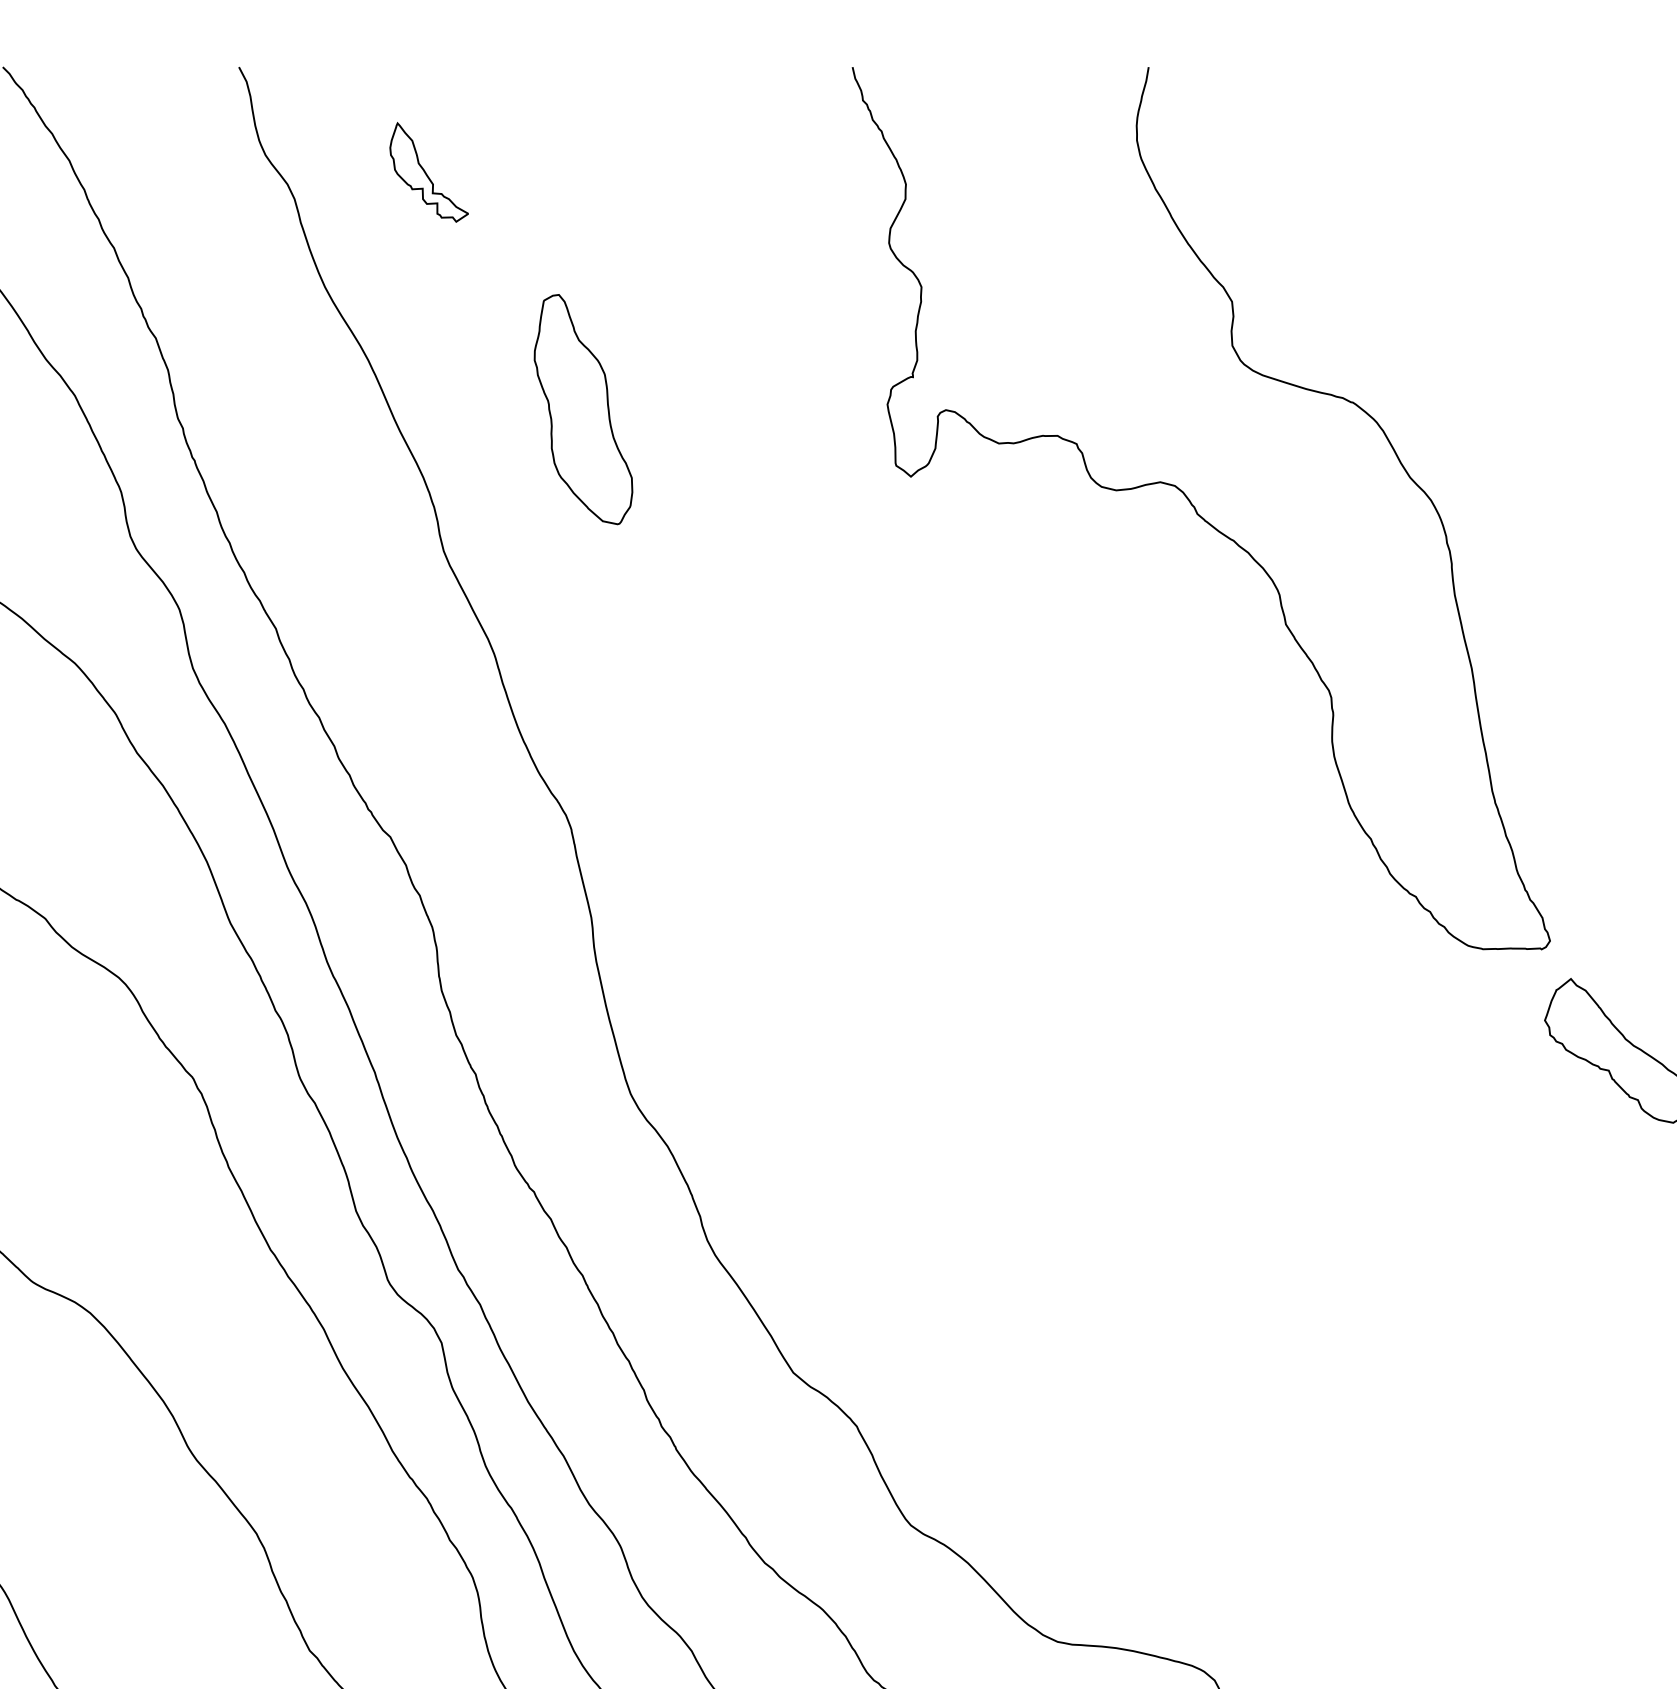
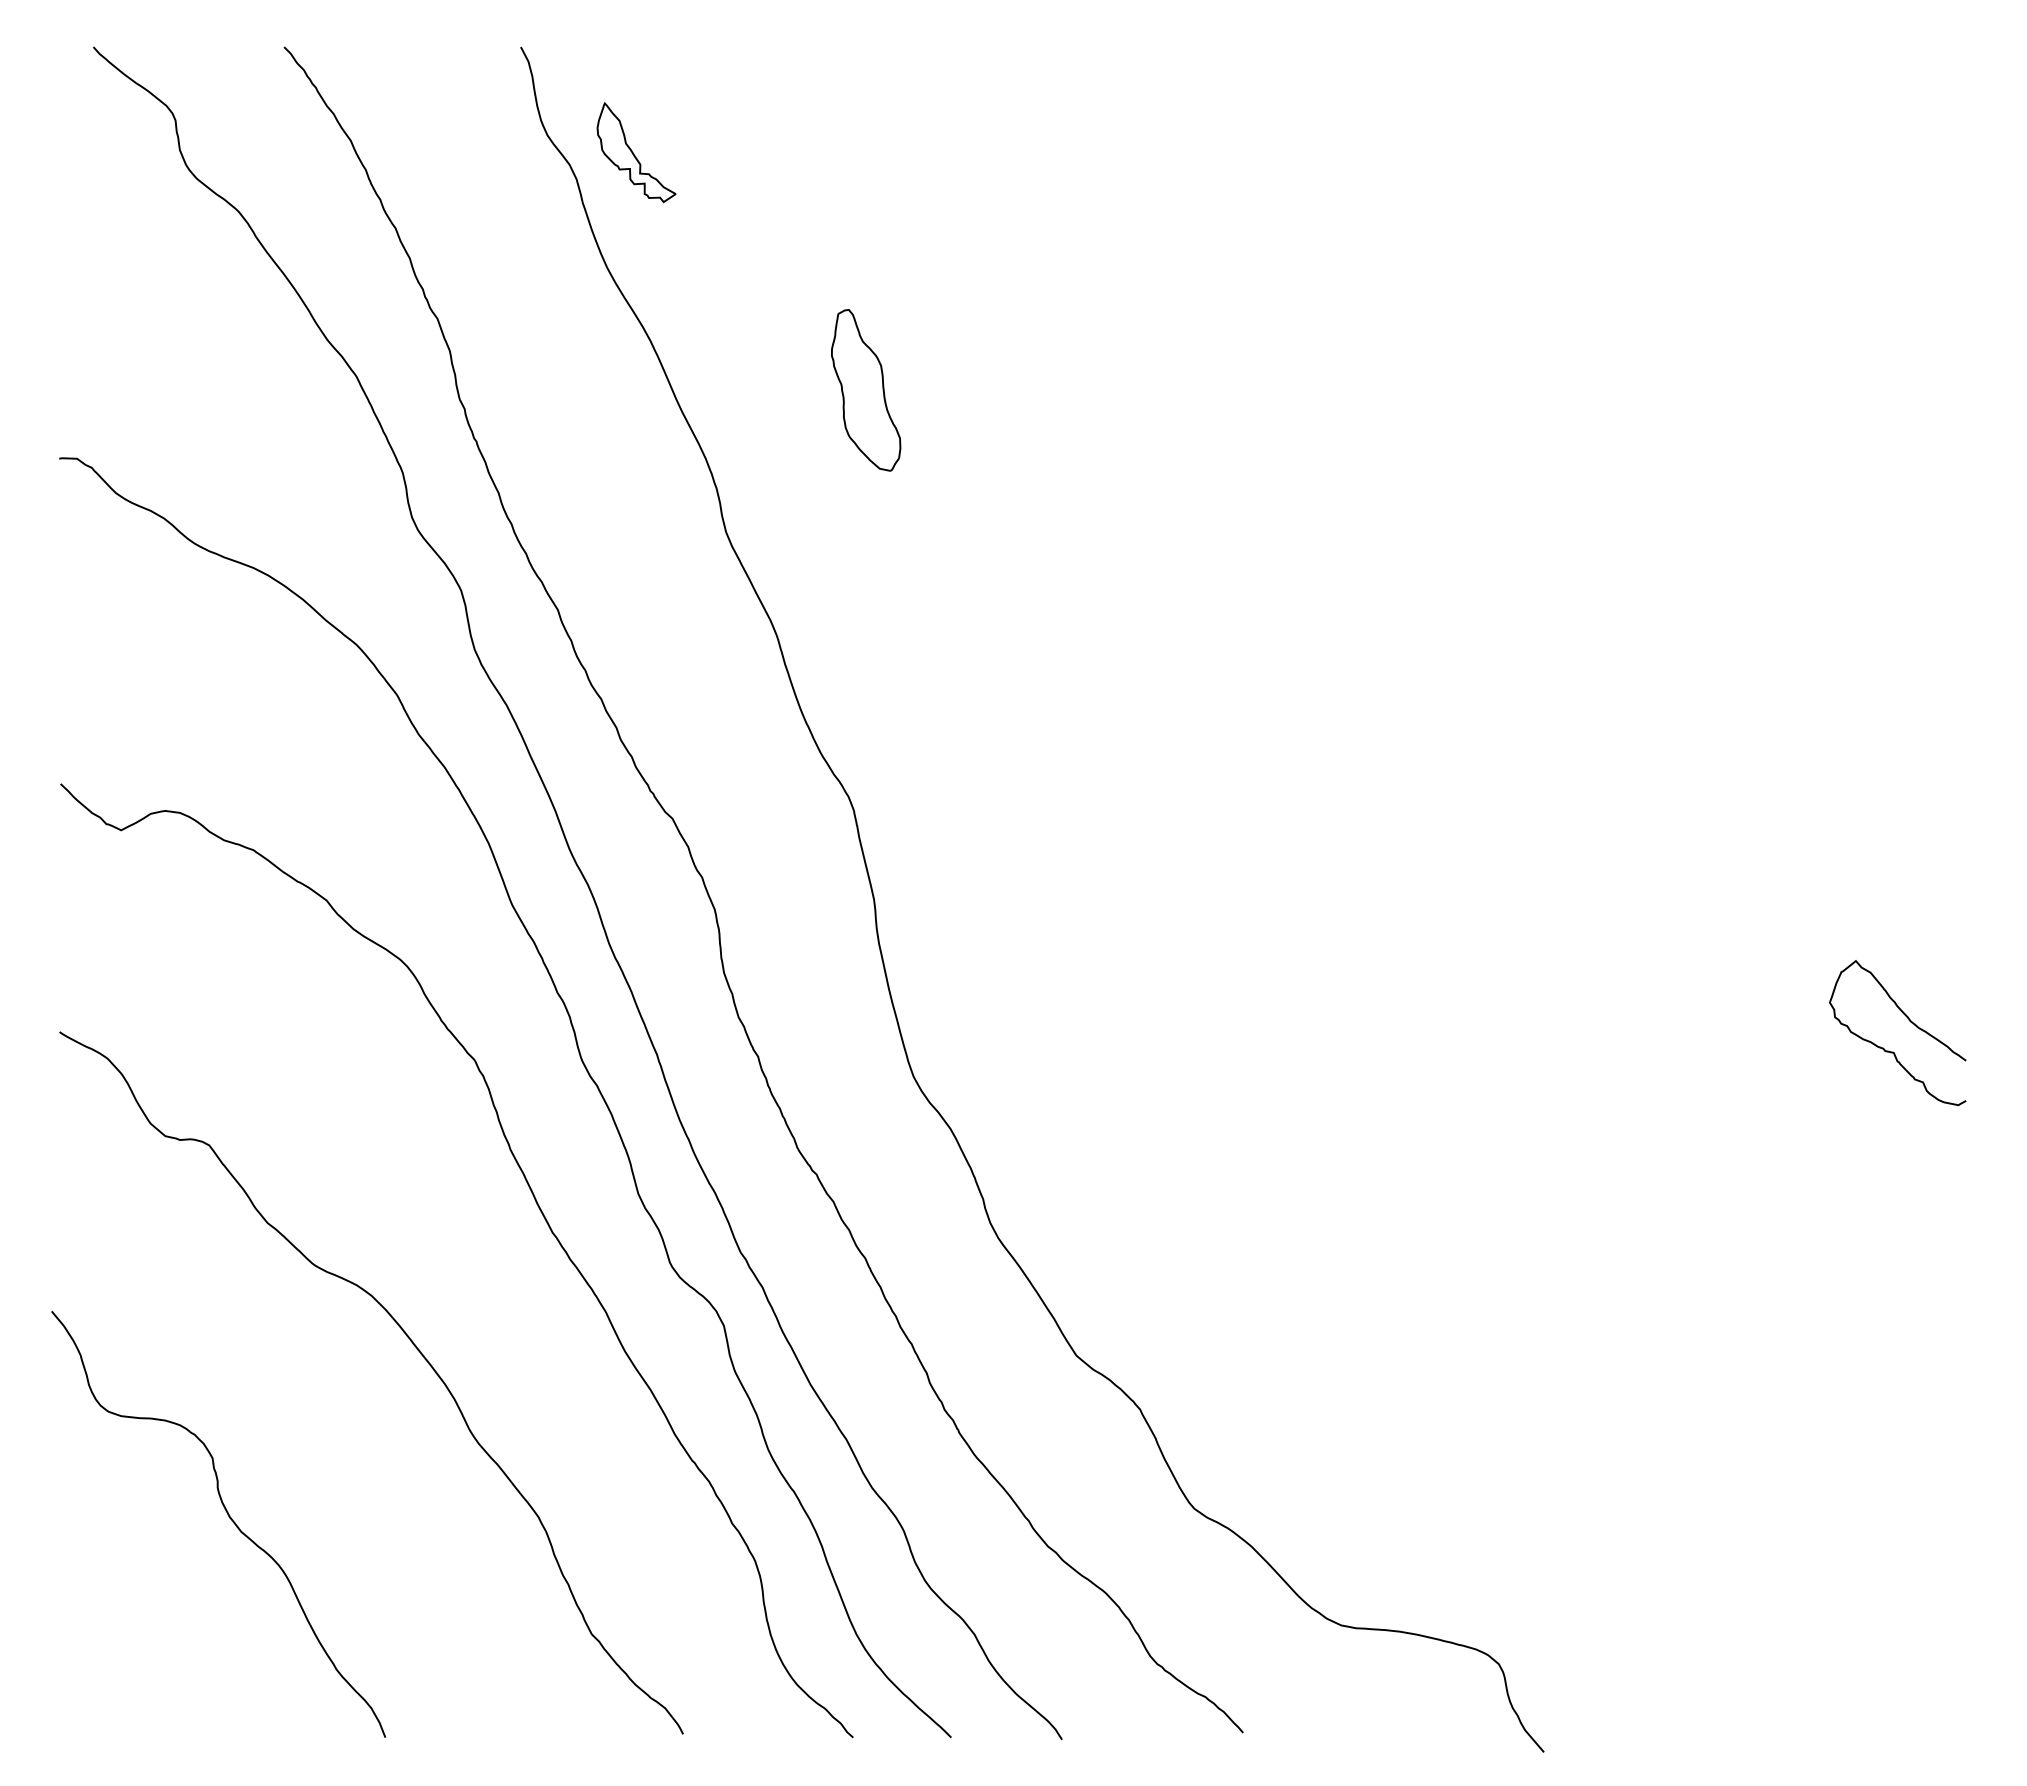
part: (429, 172) -> (636, 152), moved
part: (582, 409) -> (865, 390), size x0.7
curve: (1197, 511) -> (1481, 492), removed

